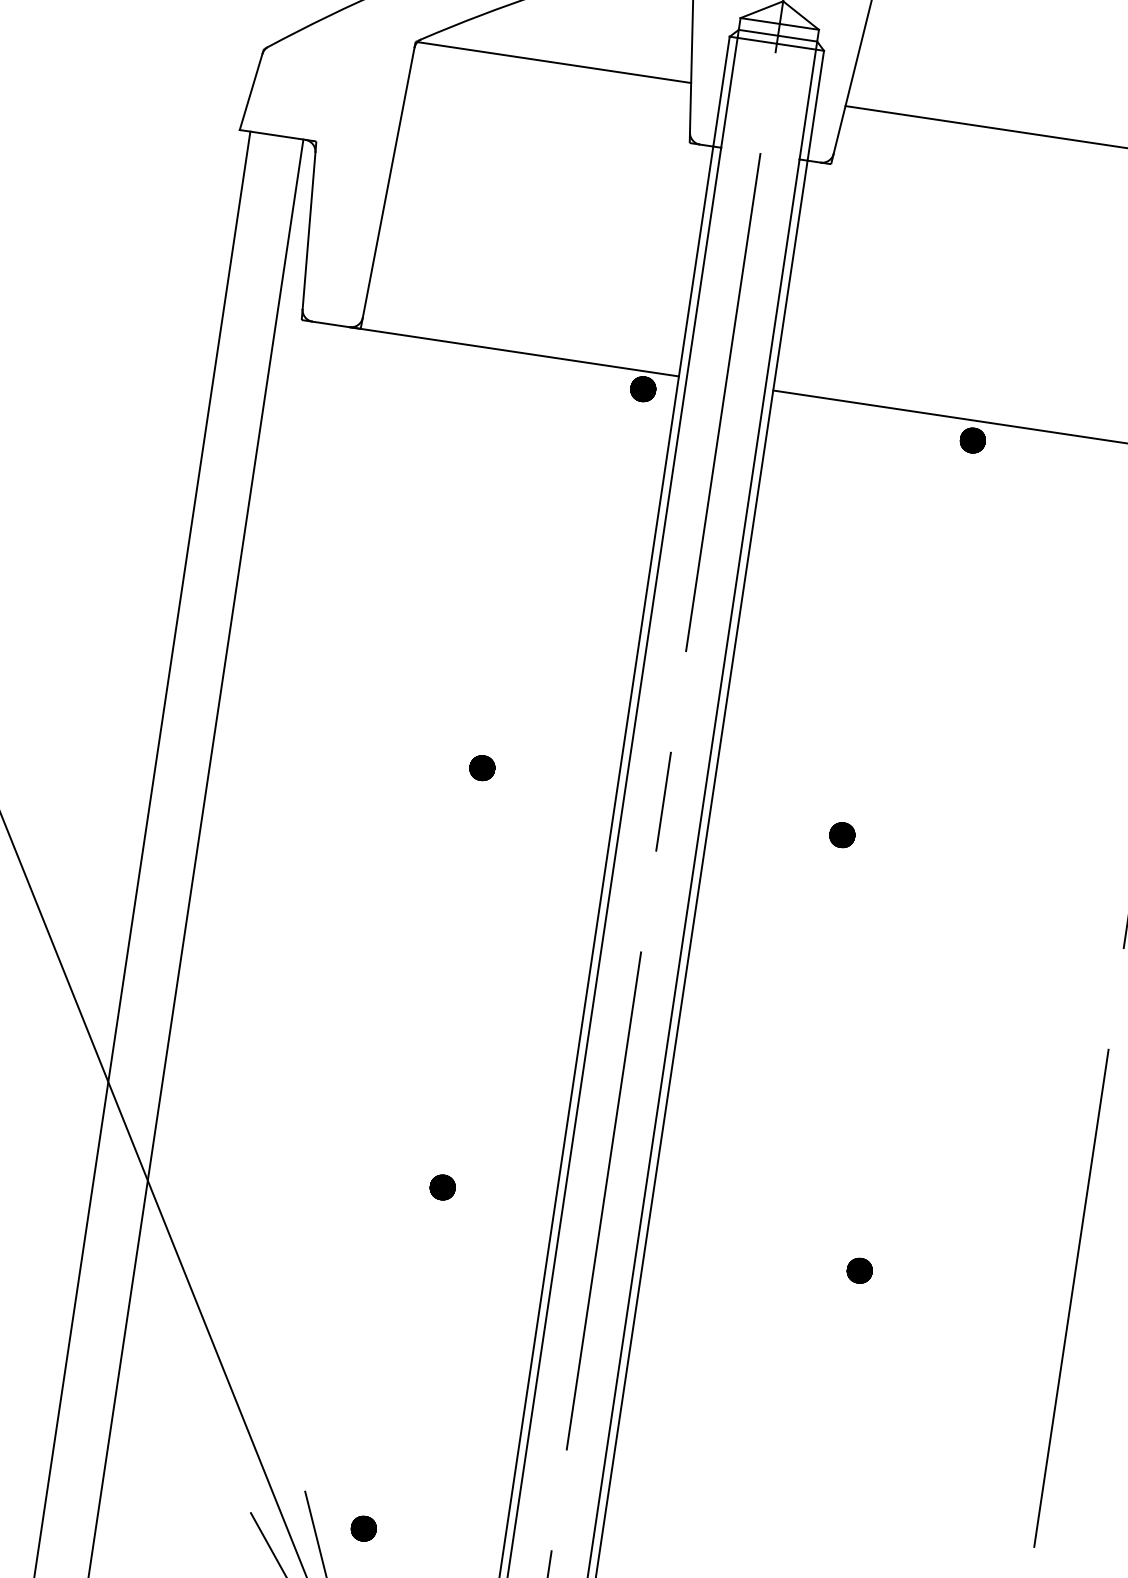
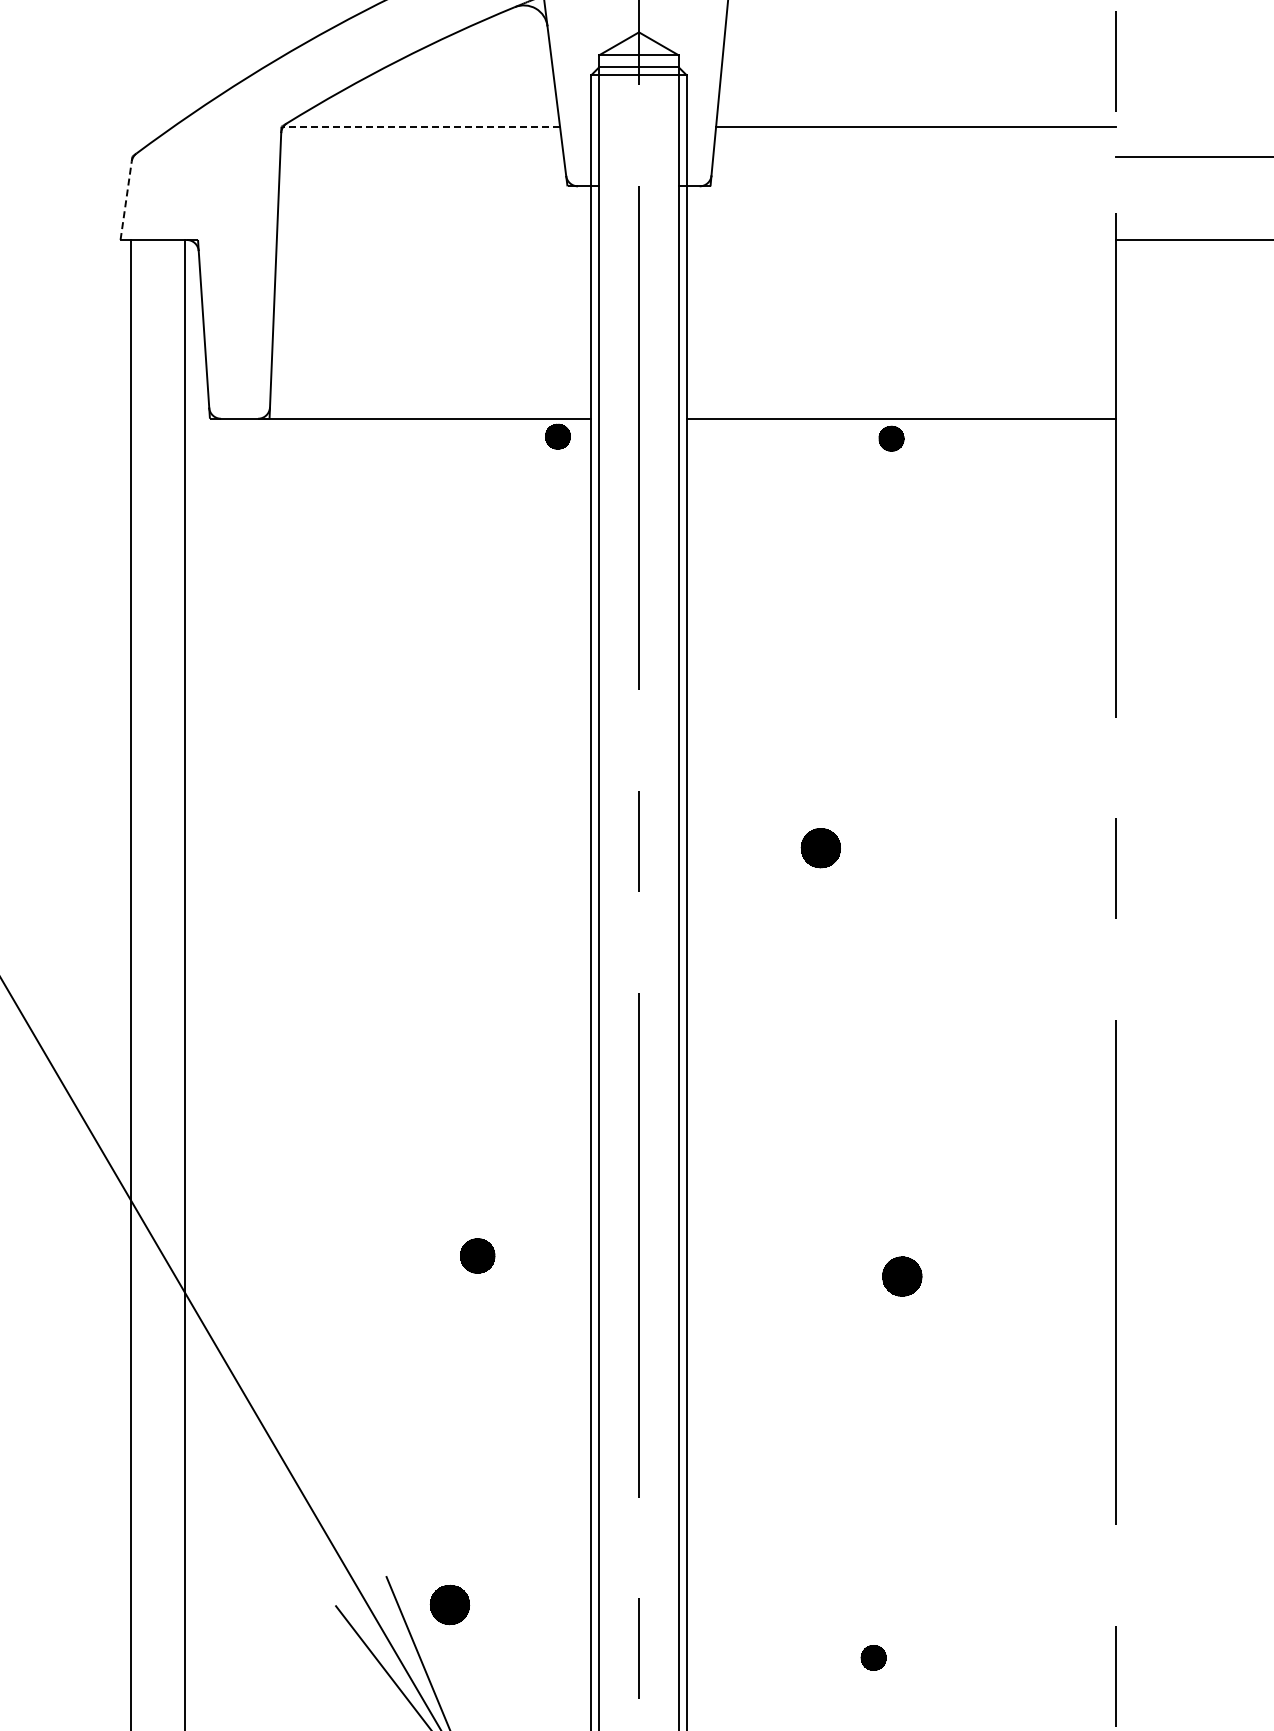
line: (554, 62) -> (421, 126), solid -> dashed
line: (251, 91) -> (126, 200), solid -> dashed
part: (482, 767) -> (454, 834), removed
part: (842, 835) -> (820, 848), size x1.6
part: (442, 1187) -> (477, 1255), size x1.4
part: (859, 1270) -> (902, 1276), size x1.6
part: (363, 1528) -> (449, 1604), size x1.6

